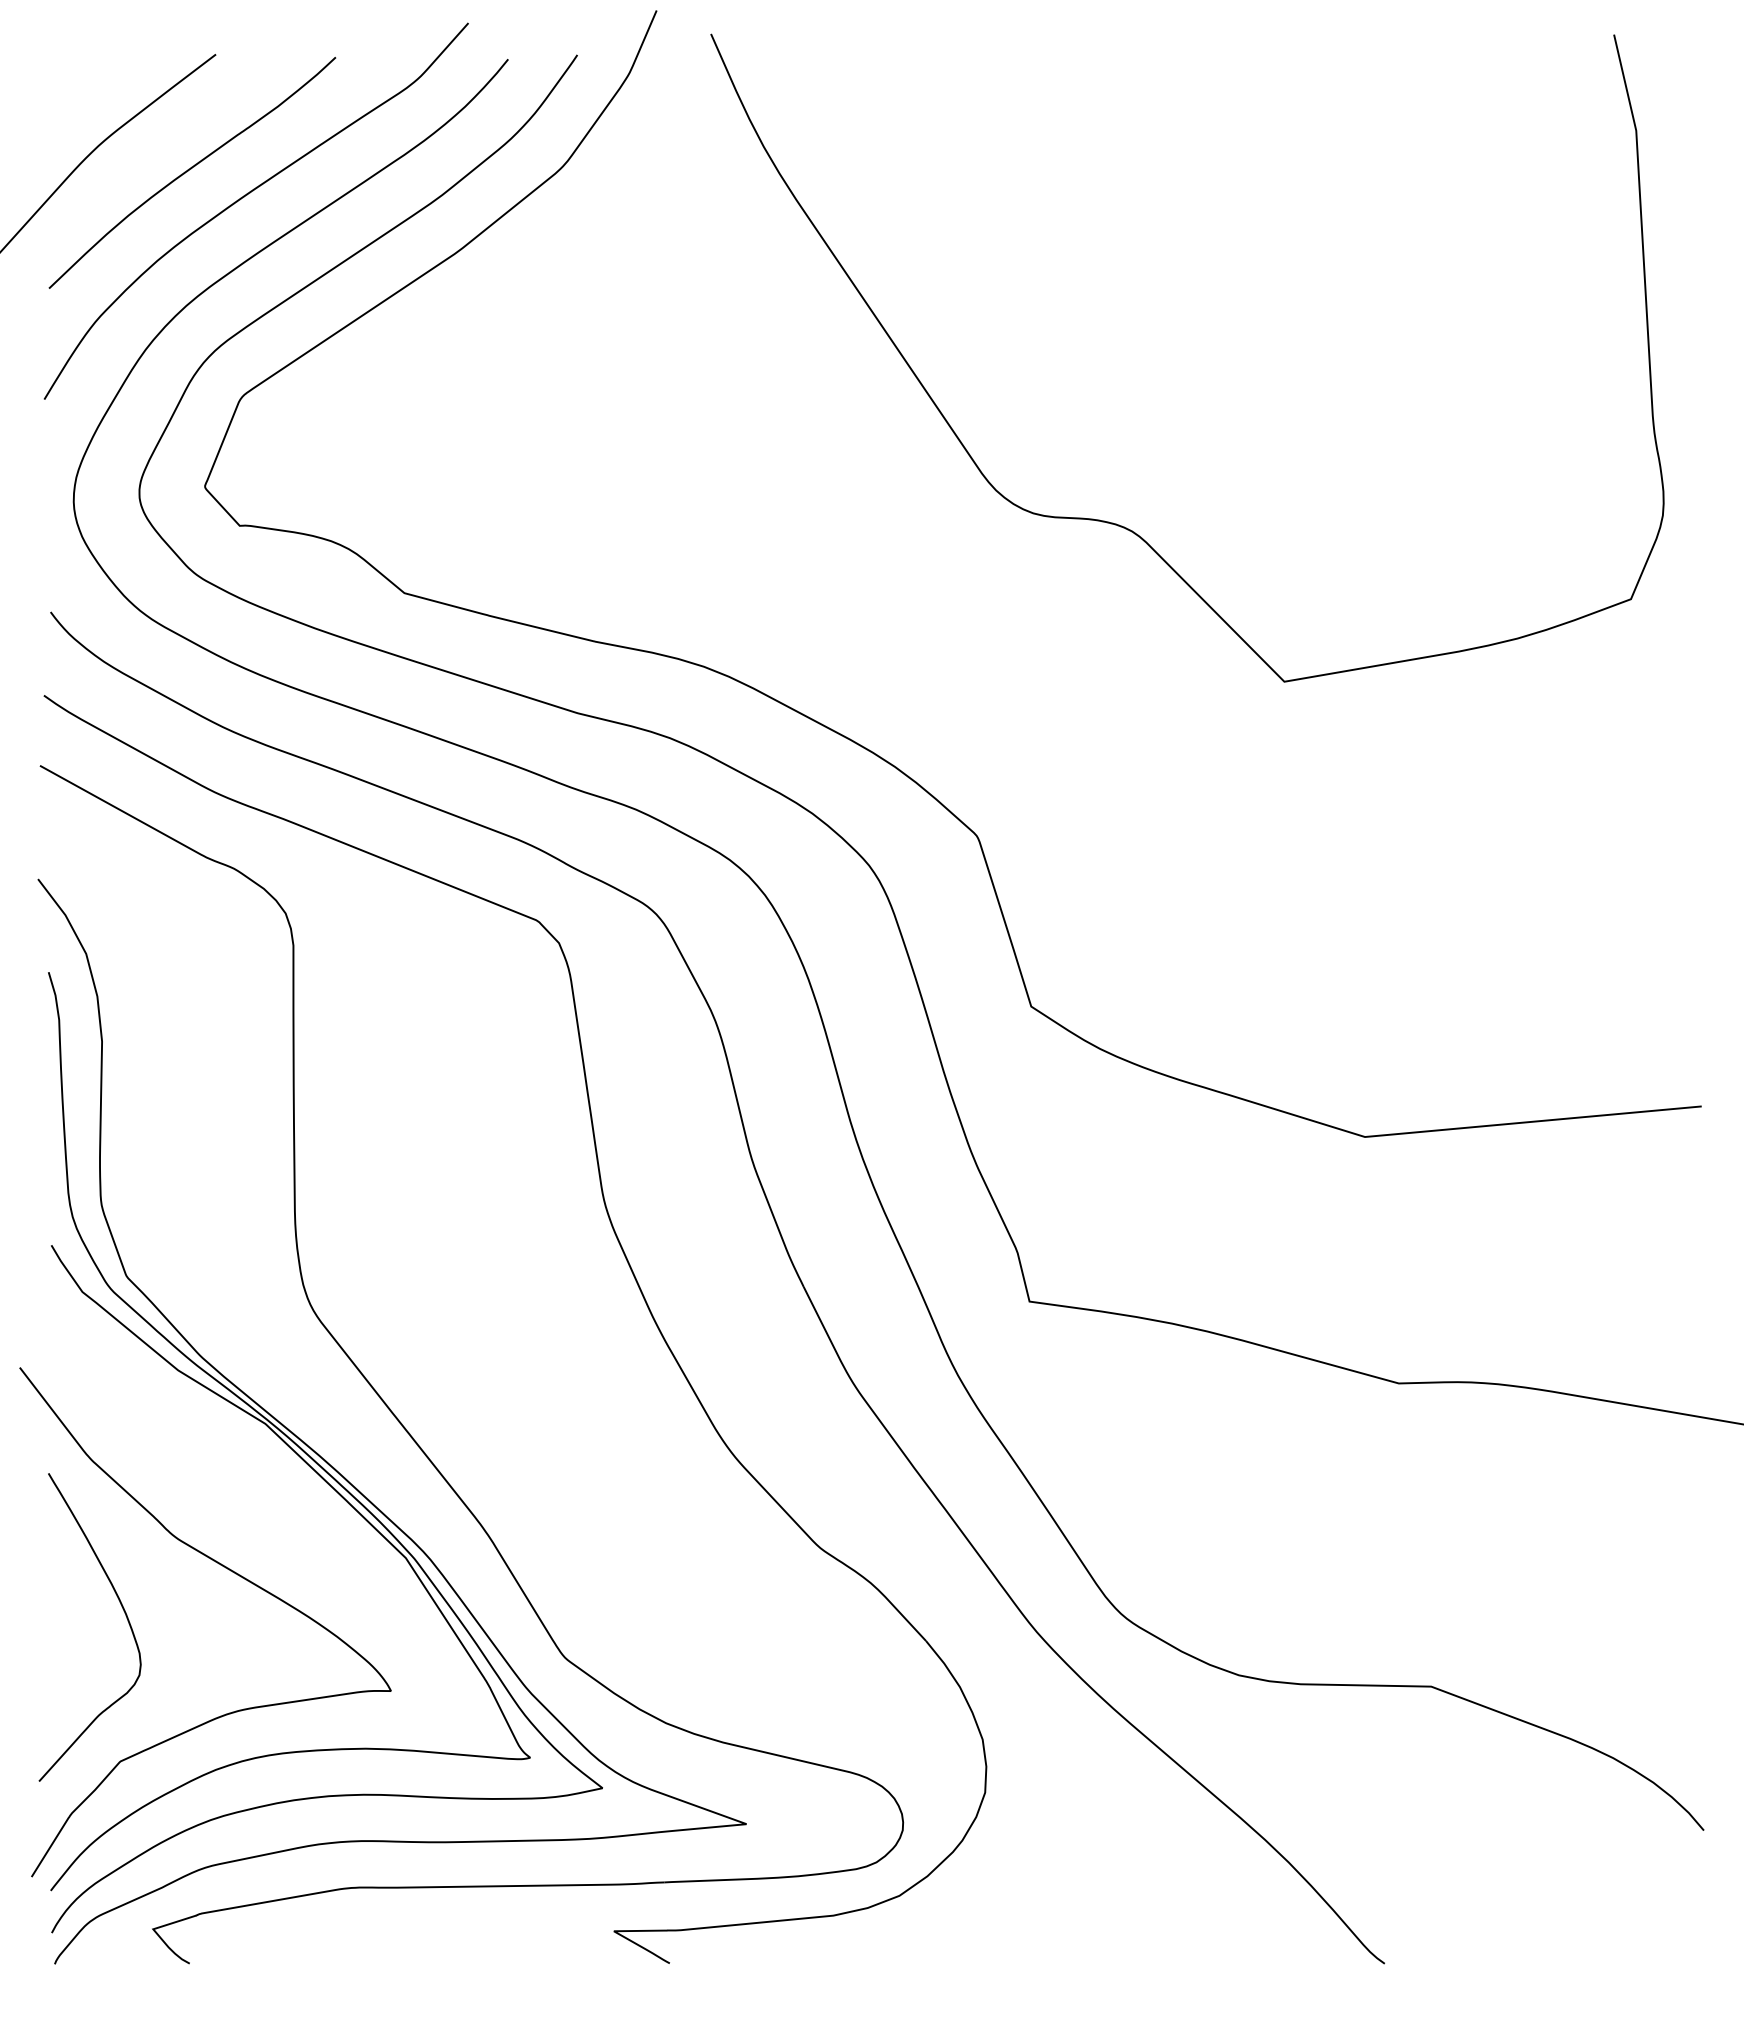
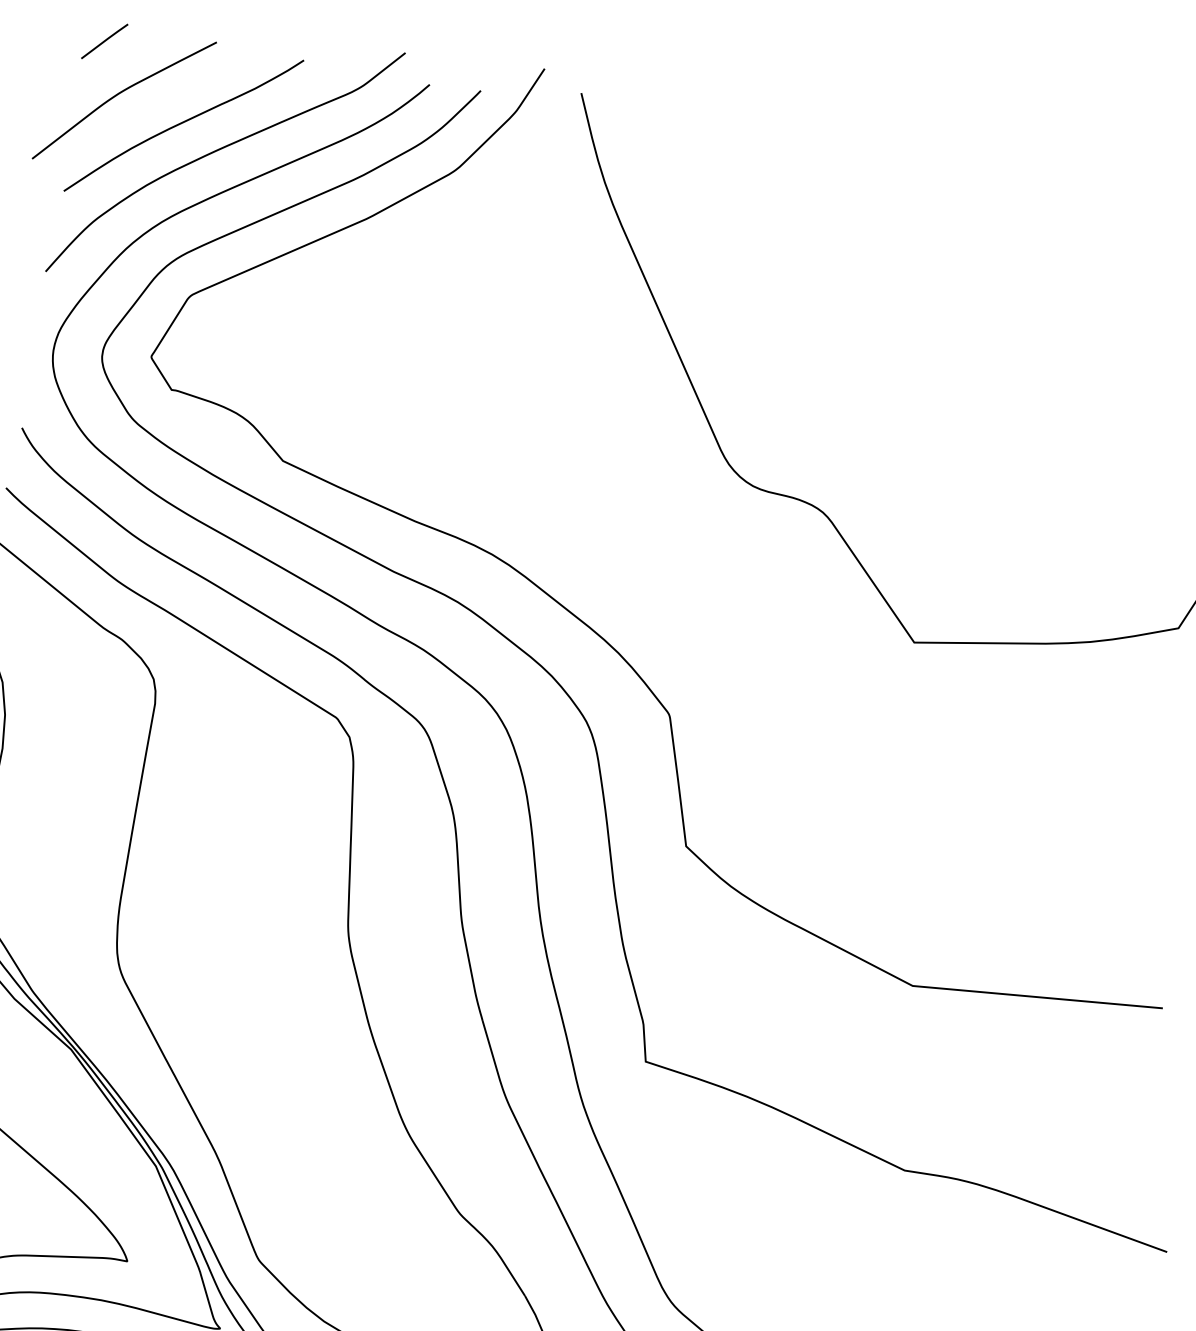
line: (67, 80) -> (104, 41), added

